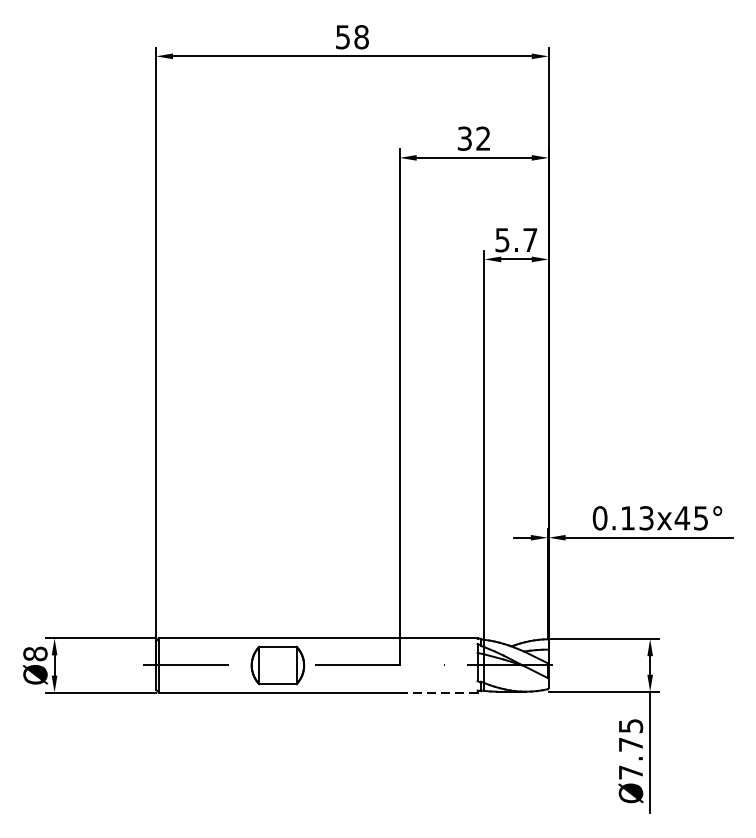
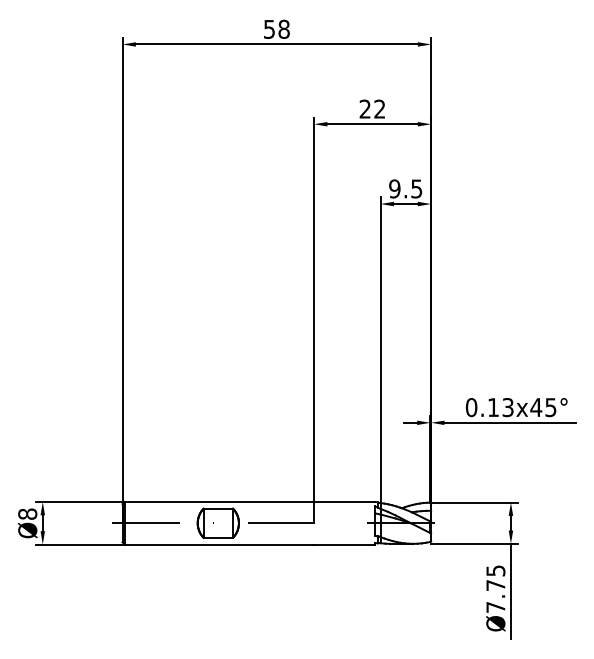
text: (463, 137) -> (364, 108), 32 -> 22
text: (516, 239) -> (405, 188), 5.7 -> 9.5
line: (438, 692) -> (344, 544), dashed -> solid

